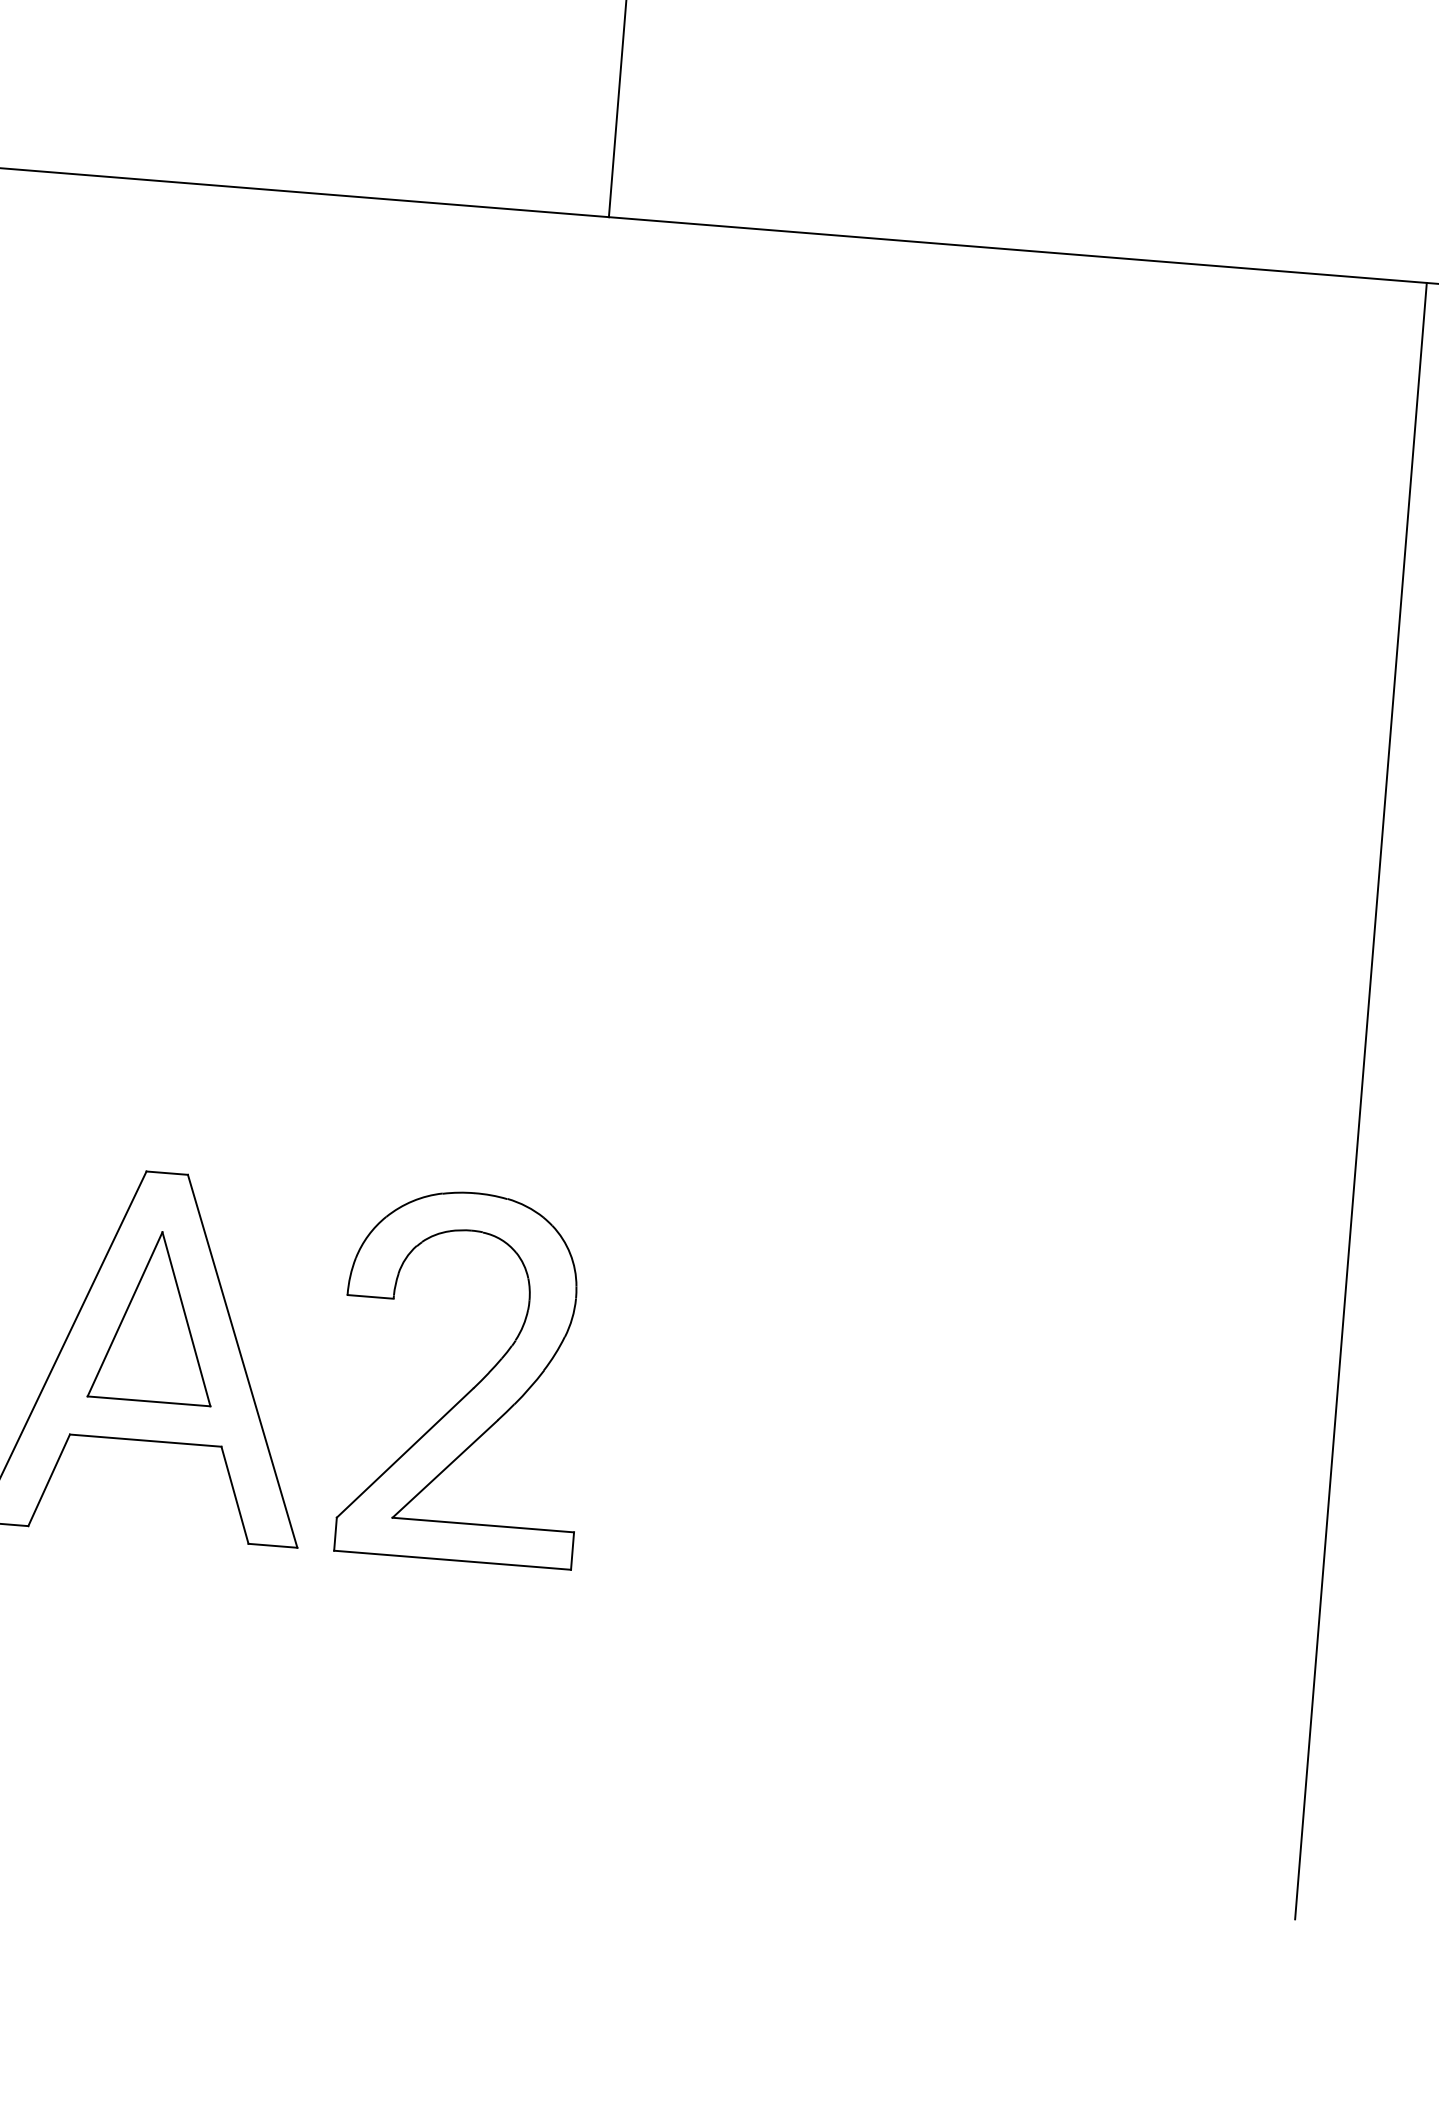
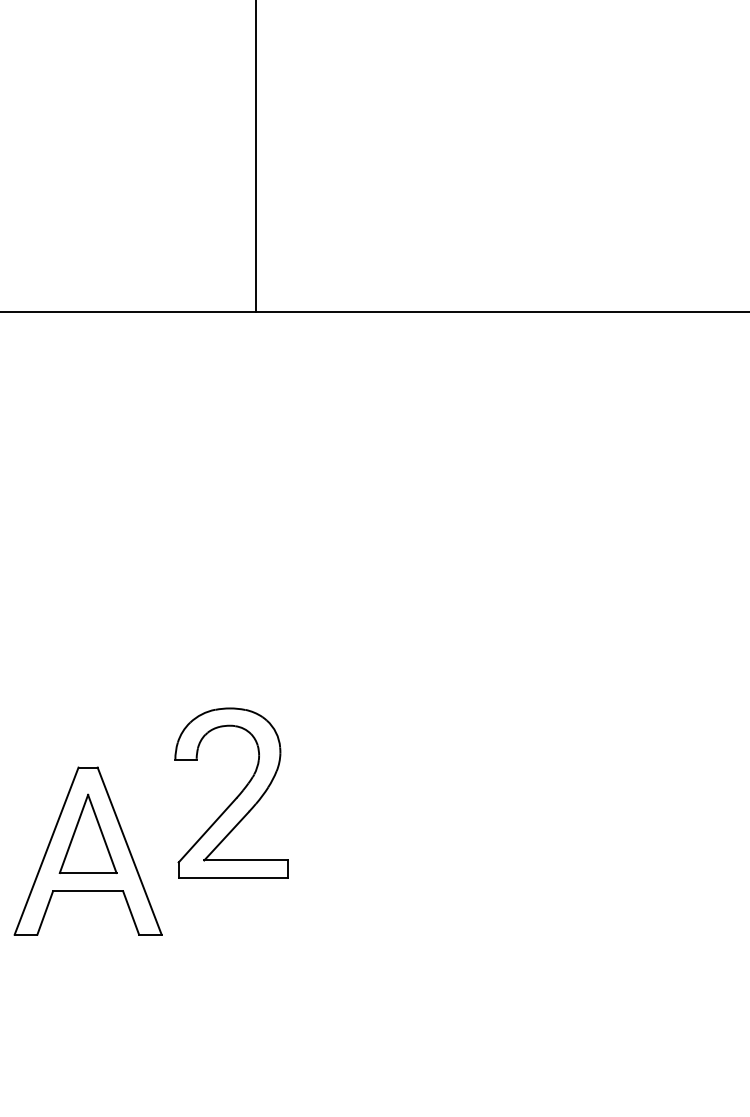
line: (1361, 1101) -> (633, 690), removed
part: (473, 1384) -> (236, 796), moved

